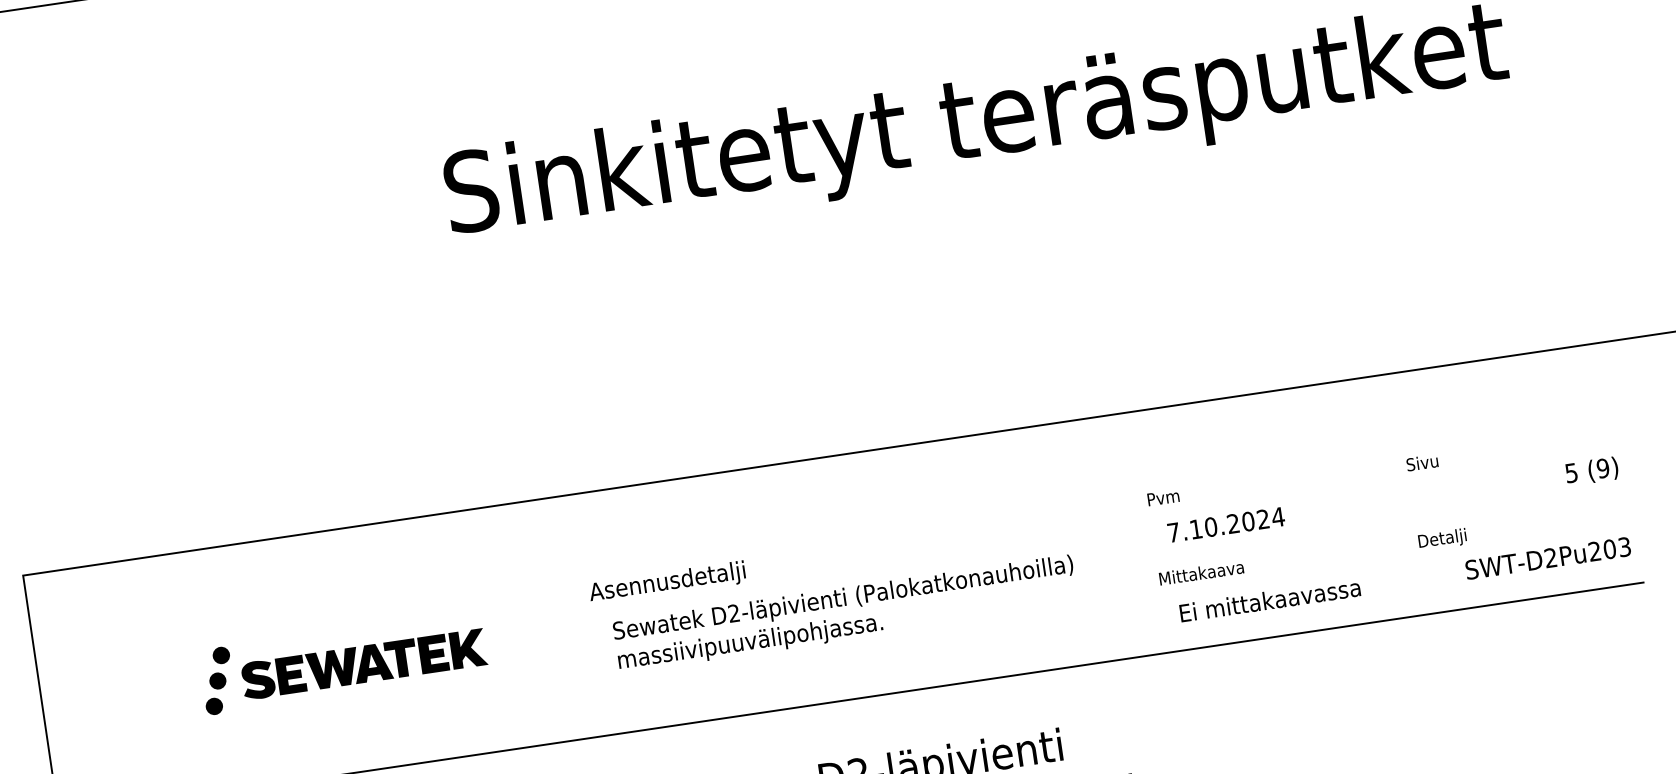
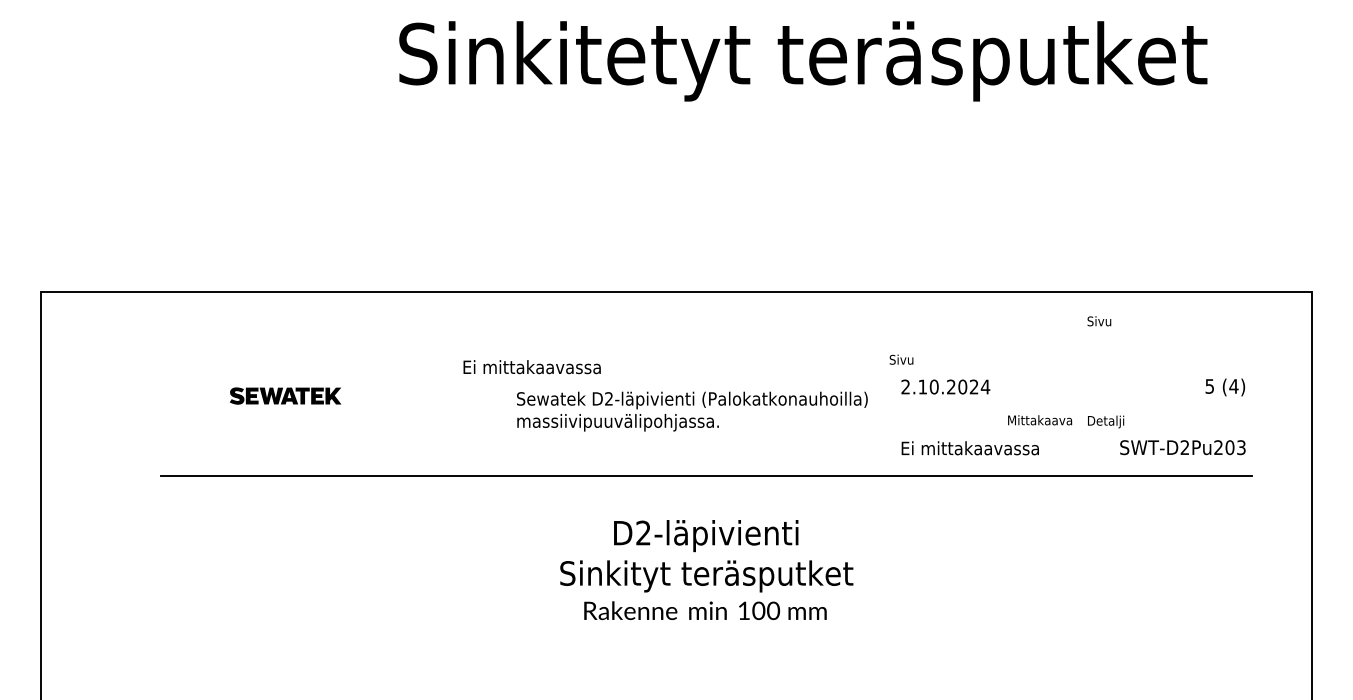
text: (1422, 463) -> (1099, 321), moved
text: (1602, 468) -> (1233, 386), (9) -> (4)
text: (1162, 497) -> (901, 359), Pvm -> Sivu
text: (1173, 531) -> (905, 386), 7.10.2024 -> 2.10.2024
text: (1202, 573) -> (1040, 420), moved
text: (680, 580) -> (531, 368), Asennusdetalji -> Ei mittakaavassa
text: (845, 613) -> (692, 411), moved
fill: (220, 655) -> (179, 373), removed
part: (363, 663) -> (285, 395), size x0.6
fill: (217, 681) -> (174, 392), removed
fill: (213, 705) -> (168, 410), removed

